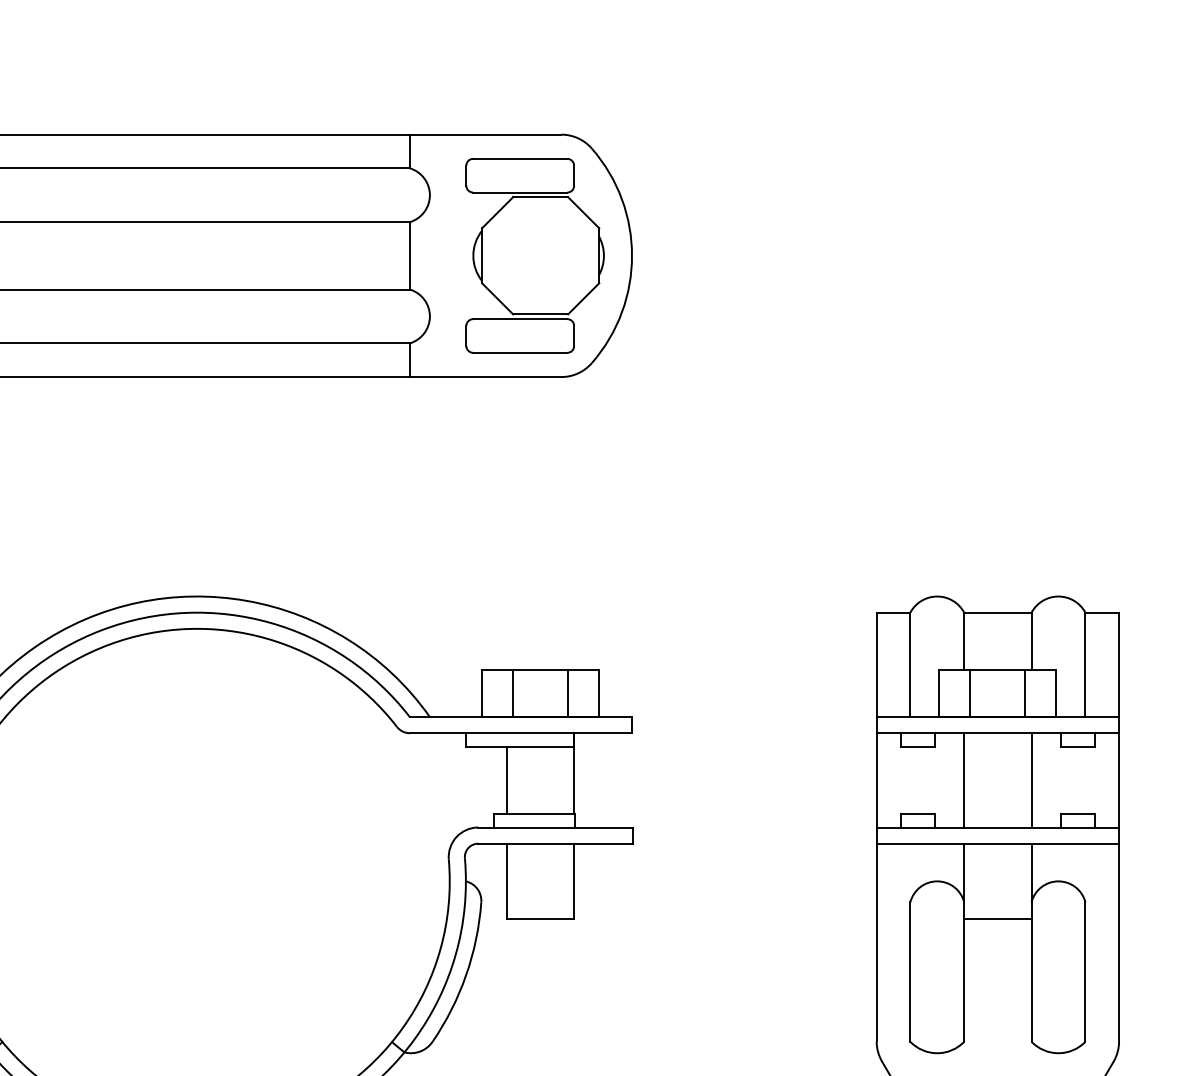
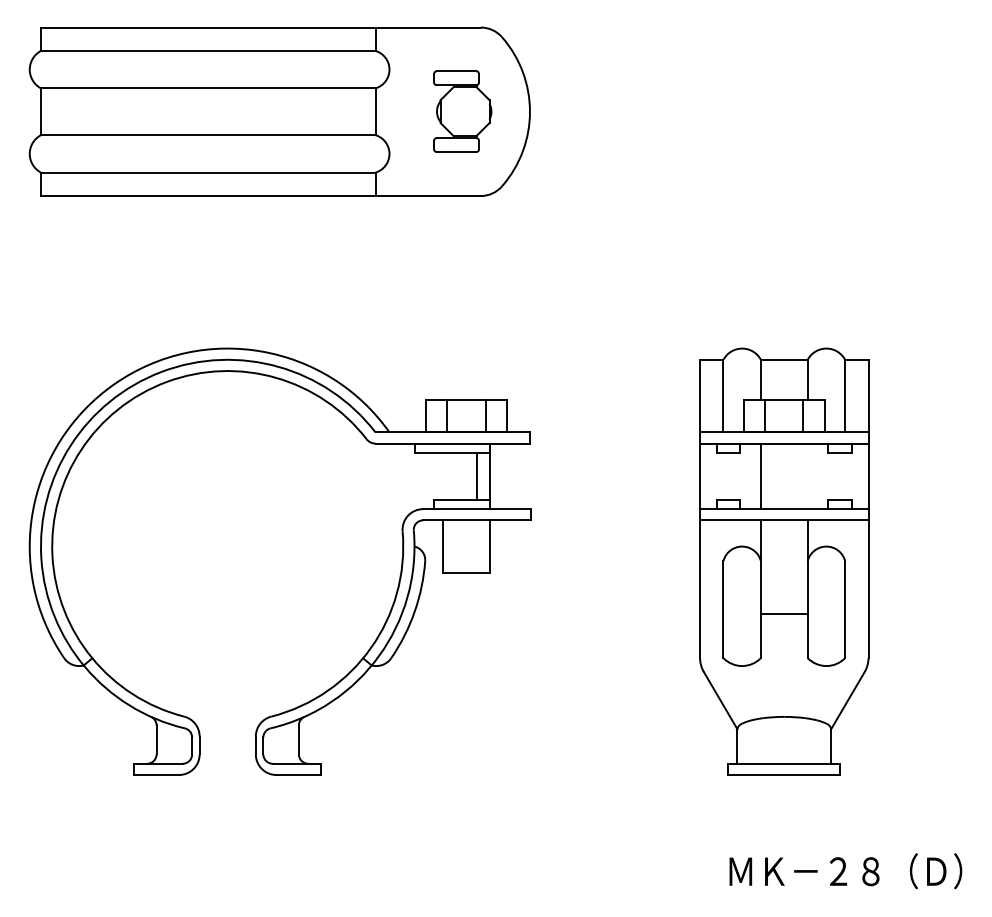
part: (534, 255) -> (462, 111), size x0.6
line: (507, 779) -> (477, 475), moved
line: (1031, 780) -> (807, 476), removed
line: (996, 918) -> (783, 613), moved

